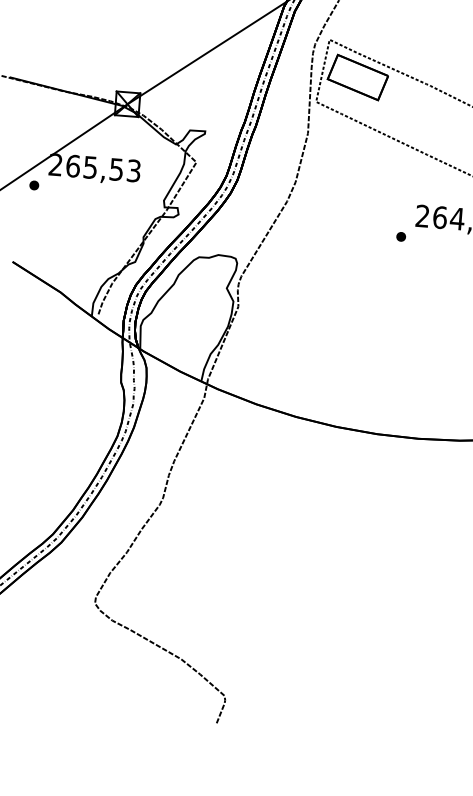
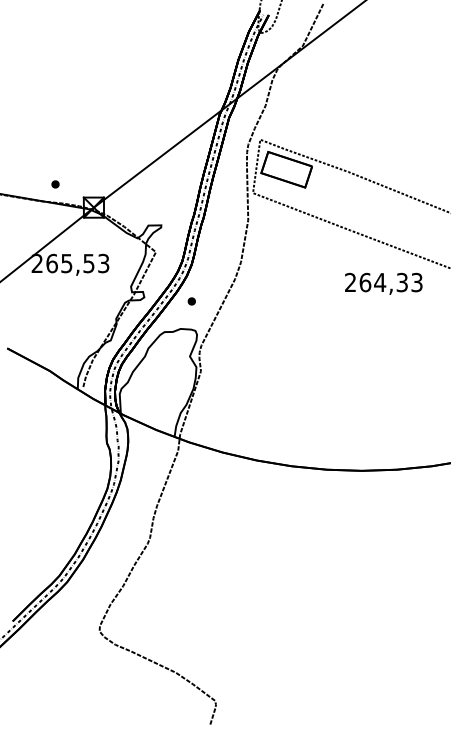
part: (34, 185) -> (55, 184), moved
part: (400, 236) -> (191, 301), moved

